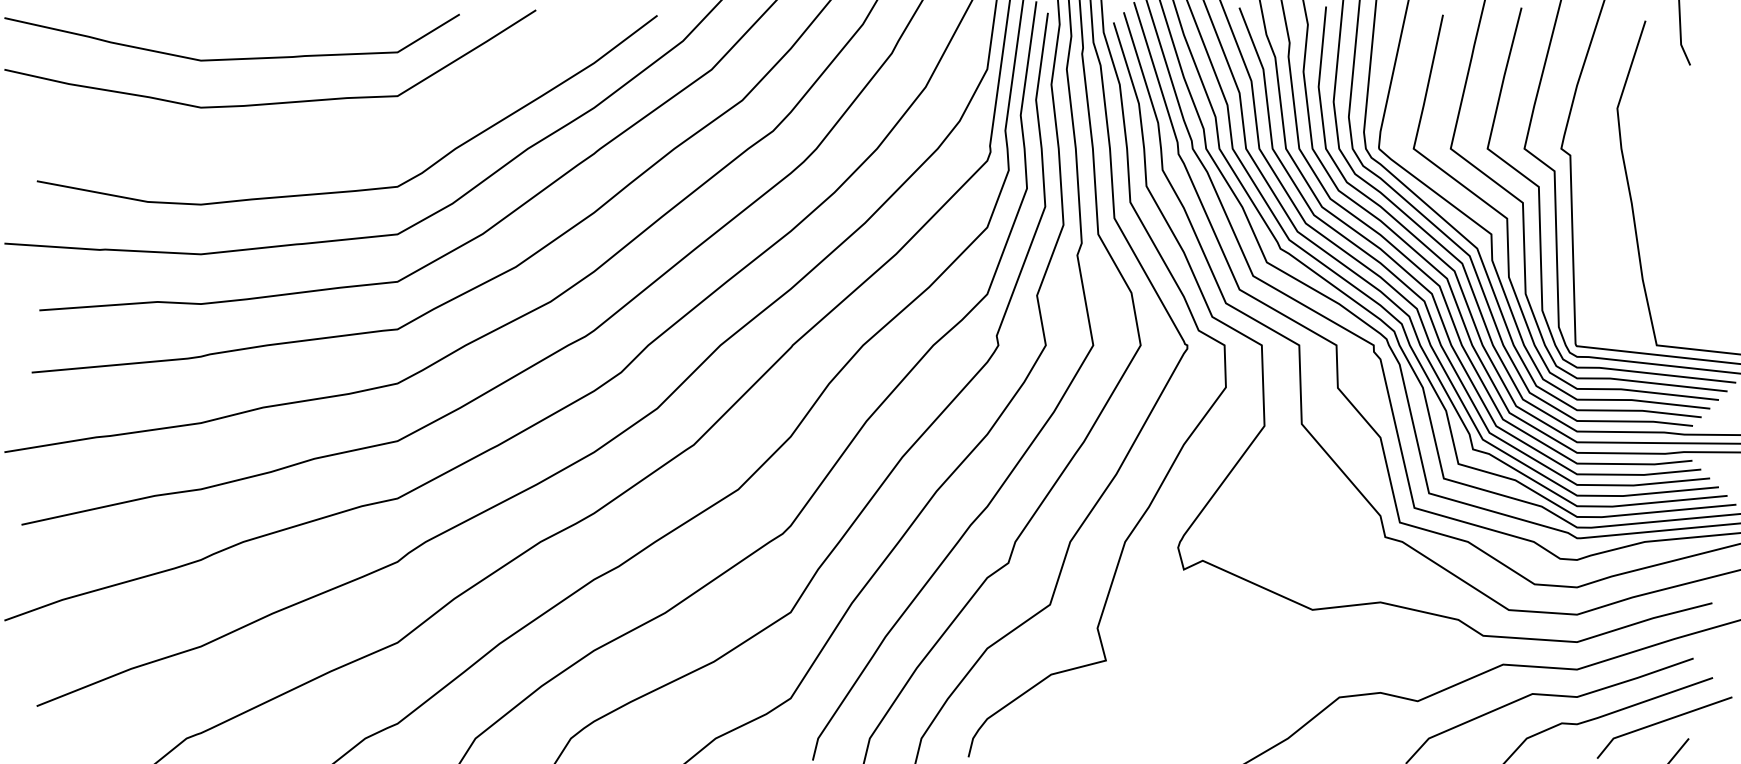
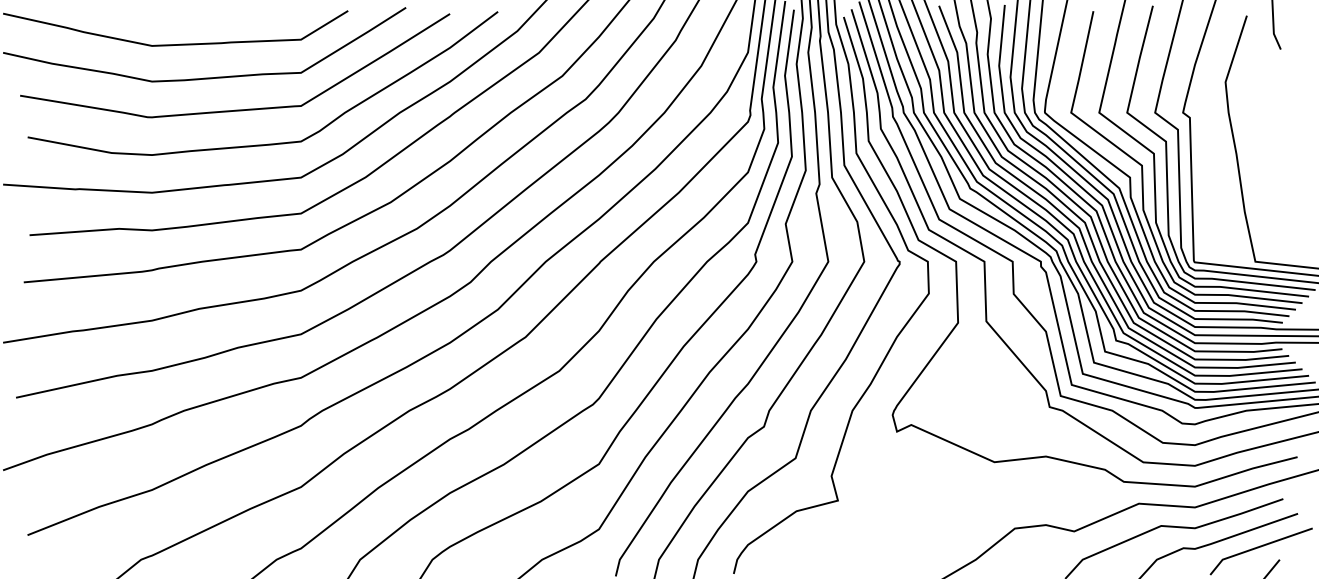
curve: (316, 144) -> (239, 109), added

